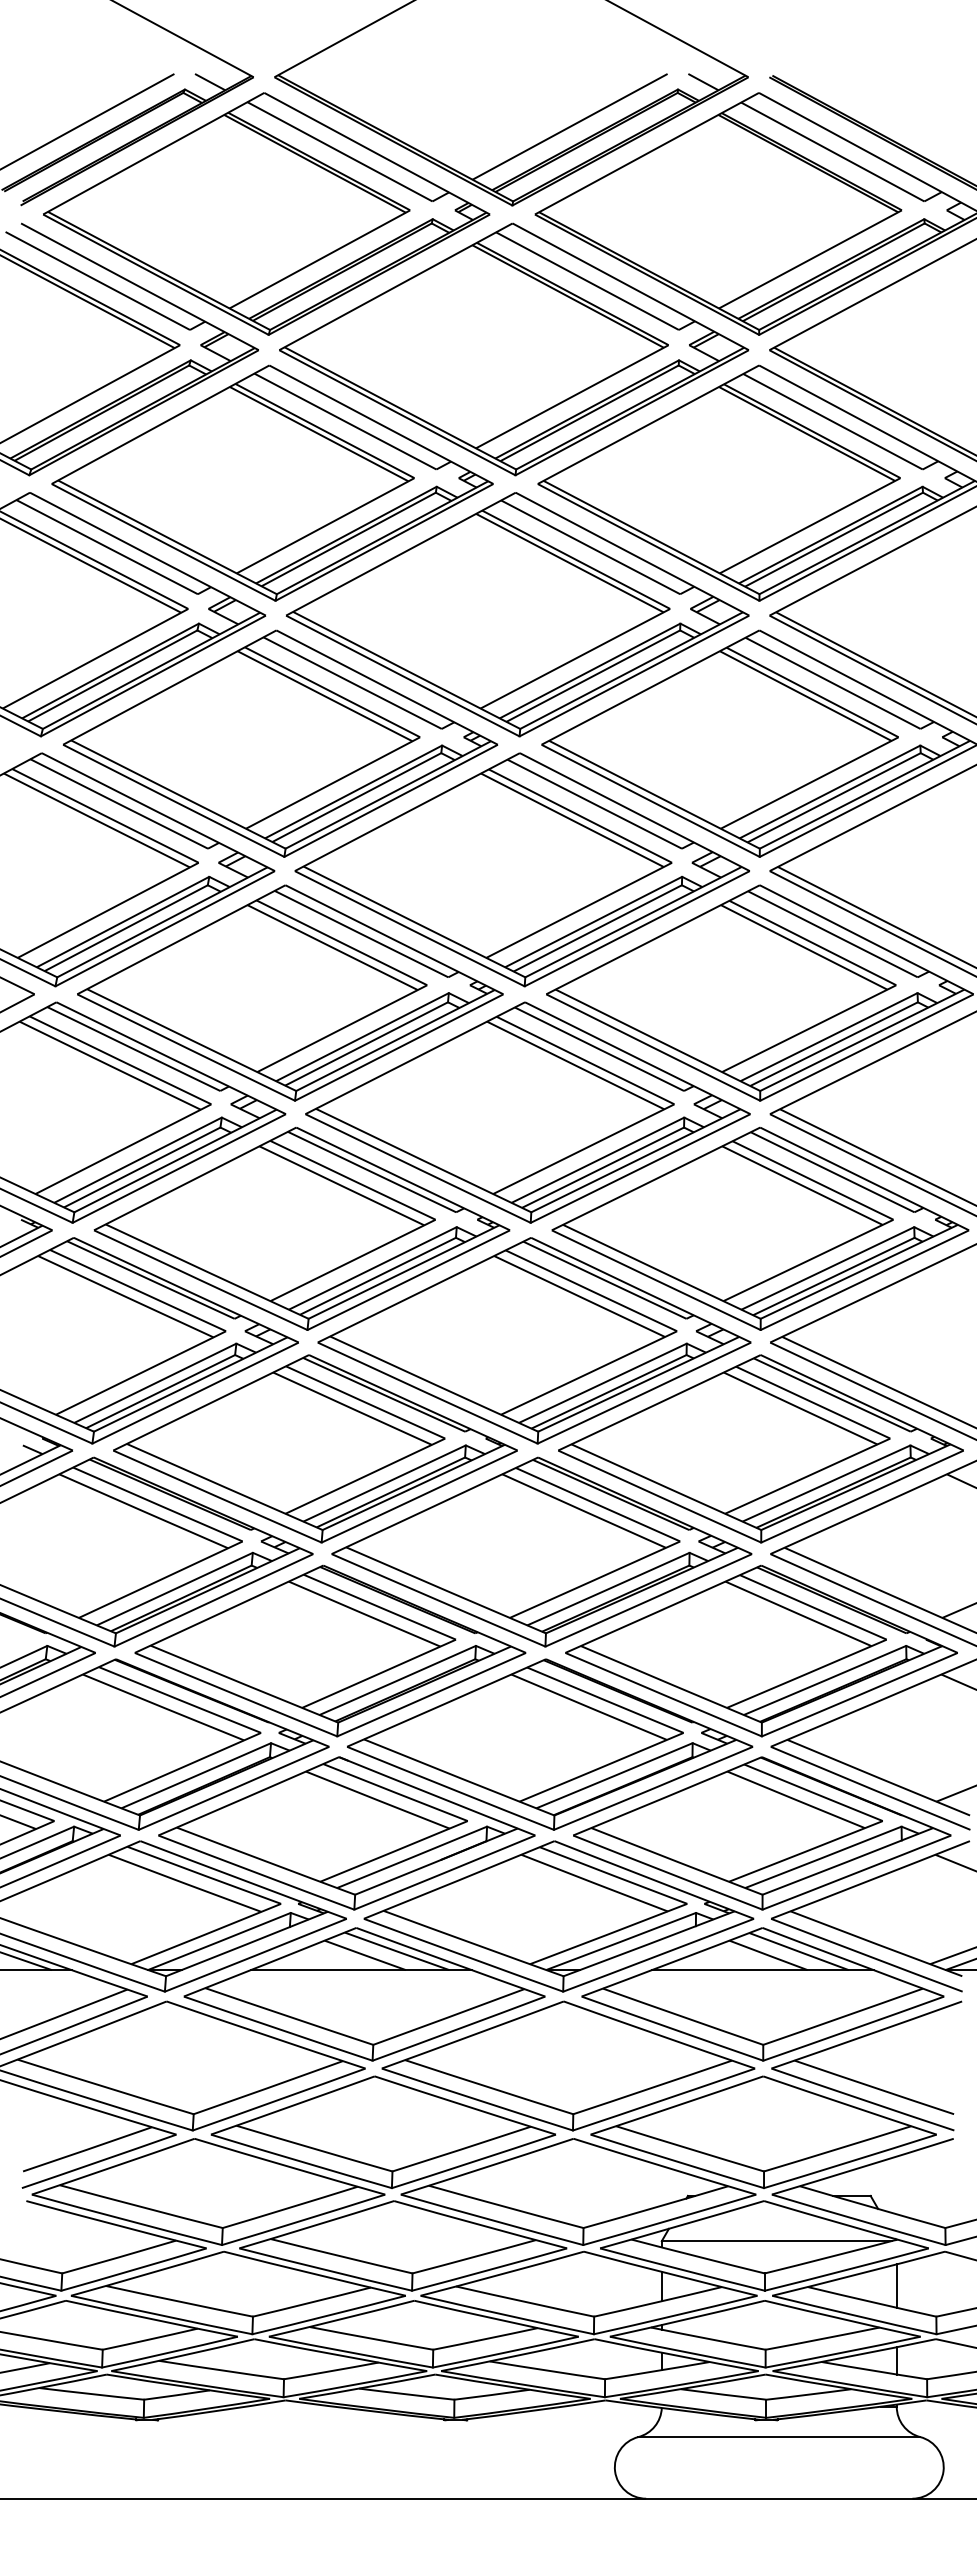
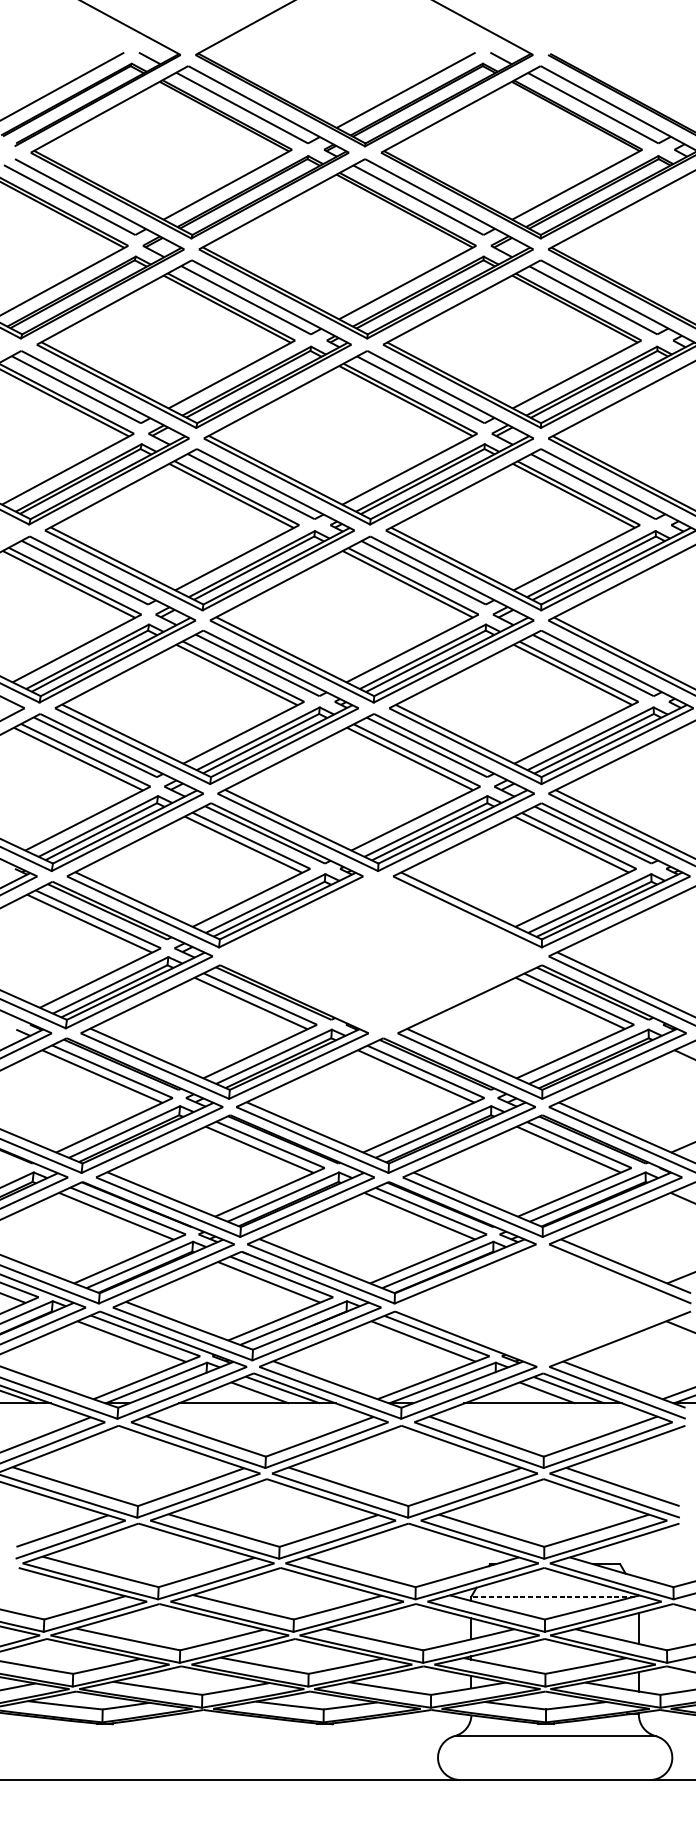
part: (534, 1340) -> (380, 954), removed
part: (762, 1833) -> (543, 1306), removed
line: (776, 2241) -> (553, 1596), solid -> dashed

